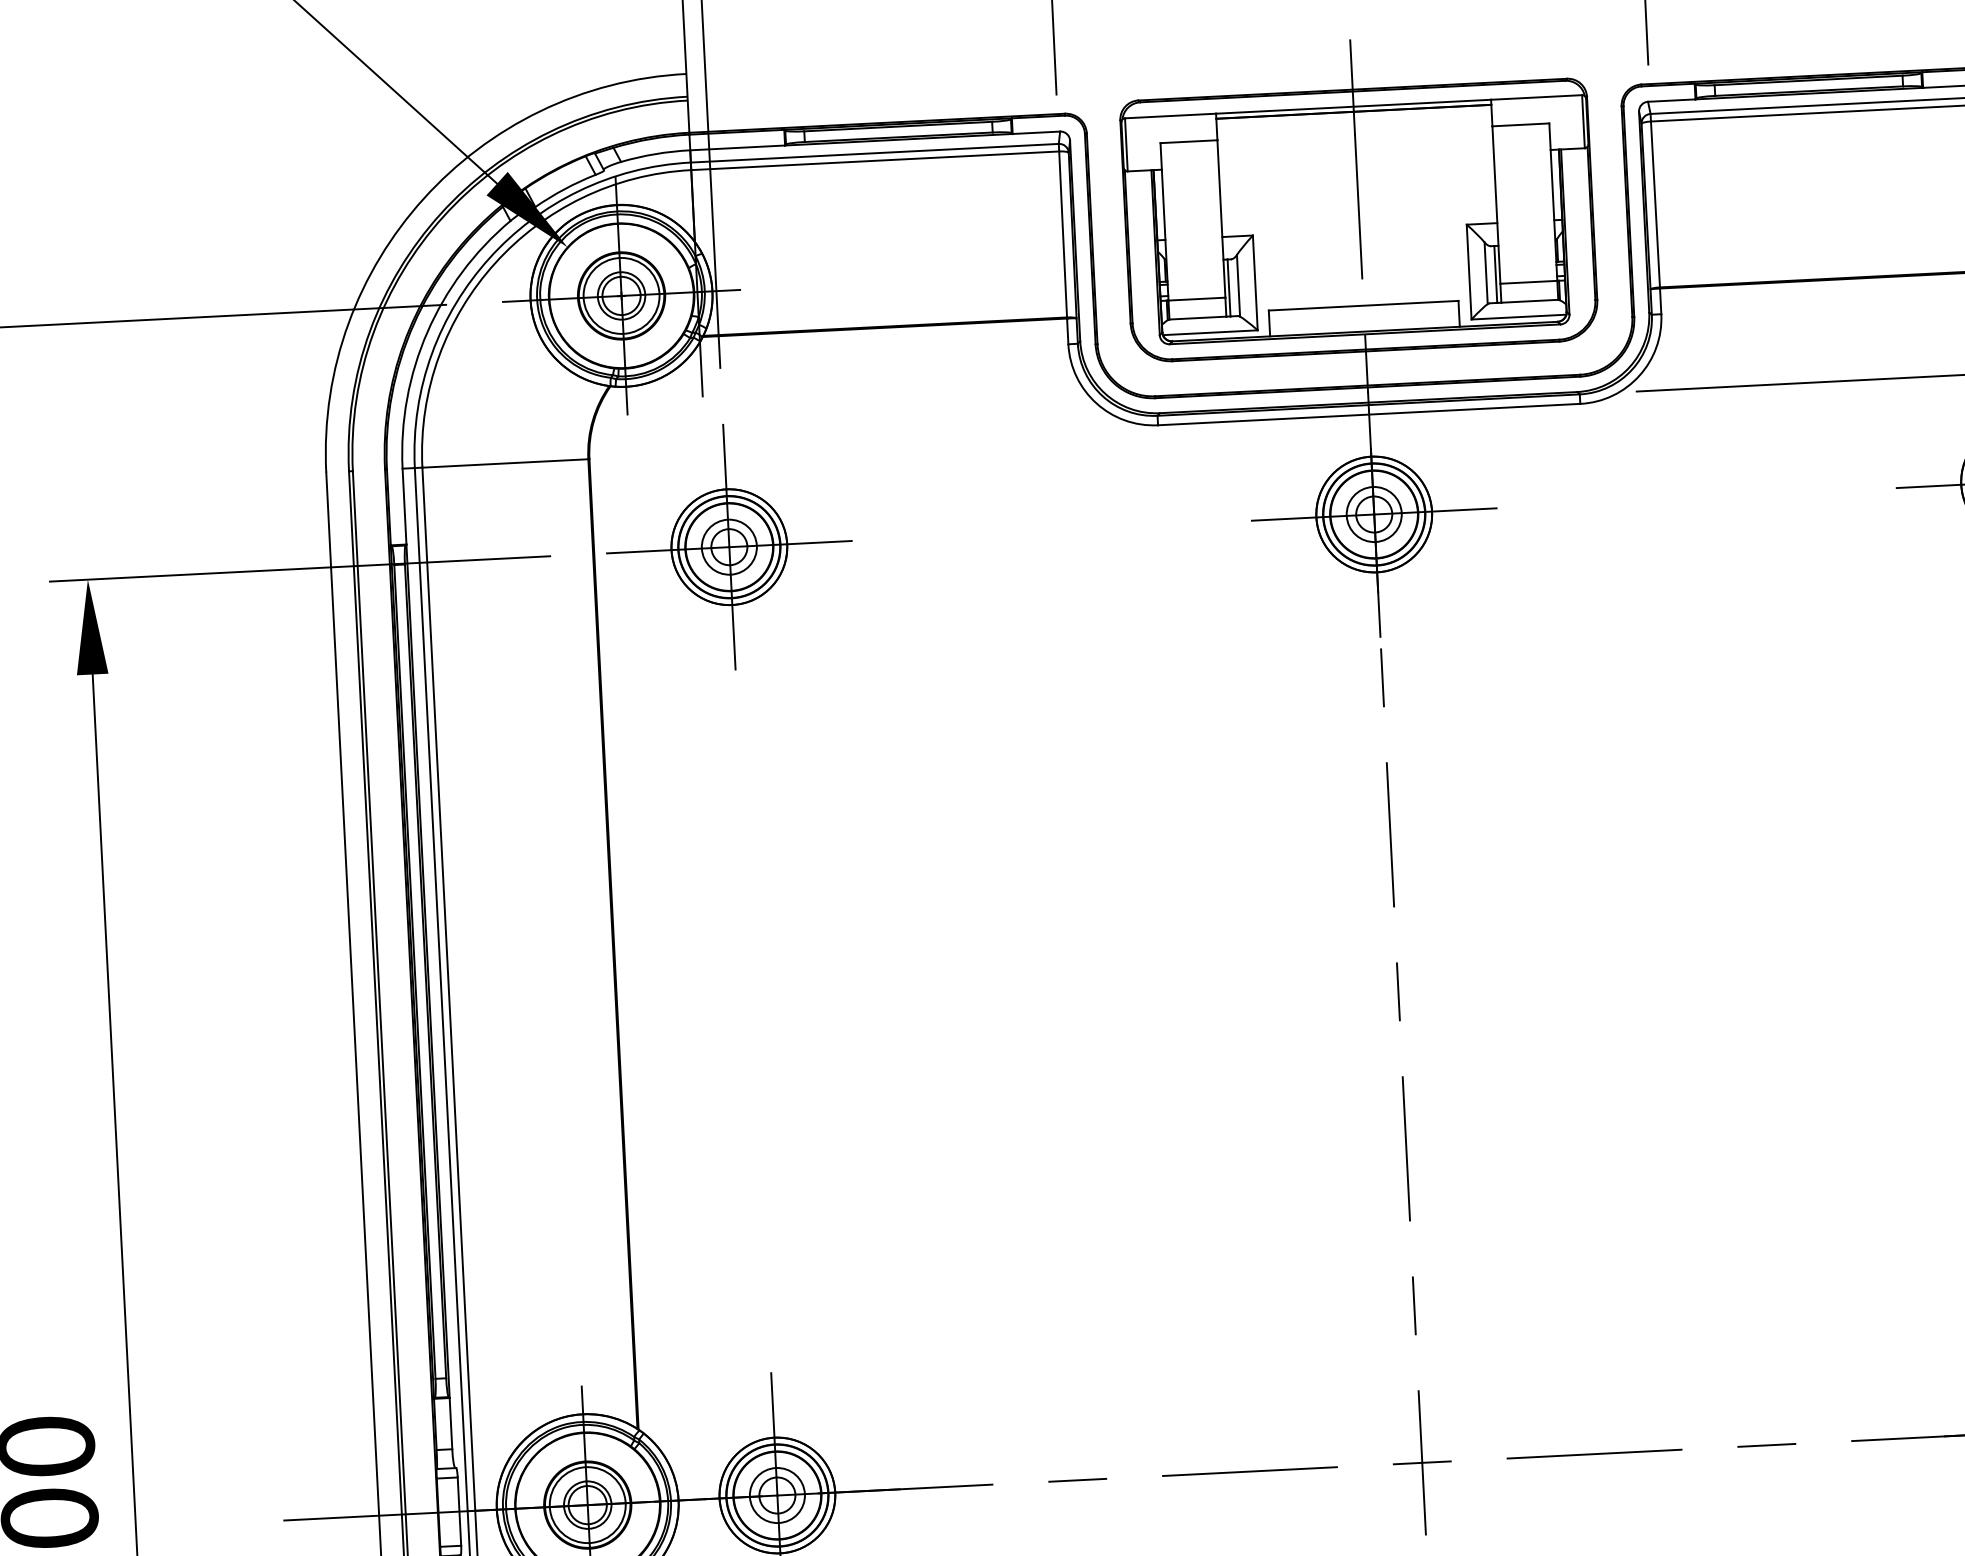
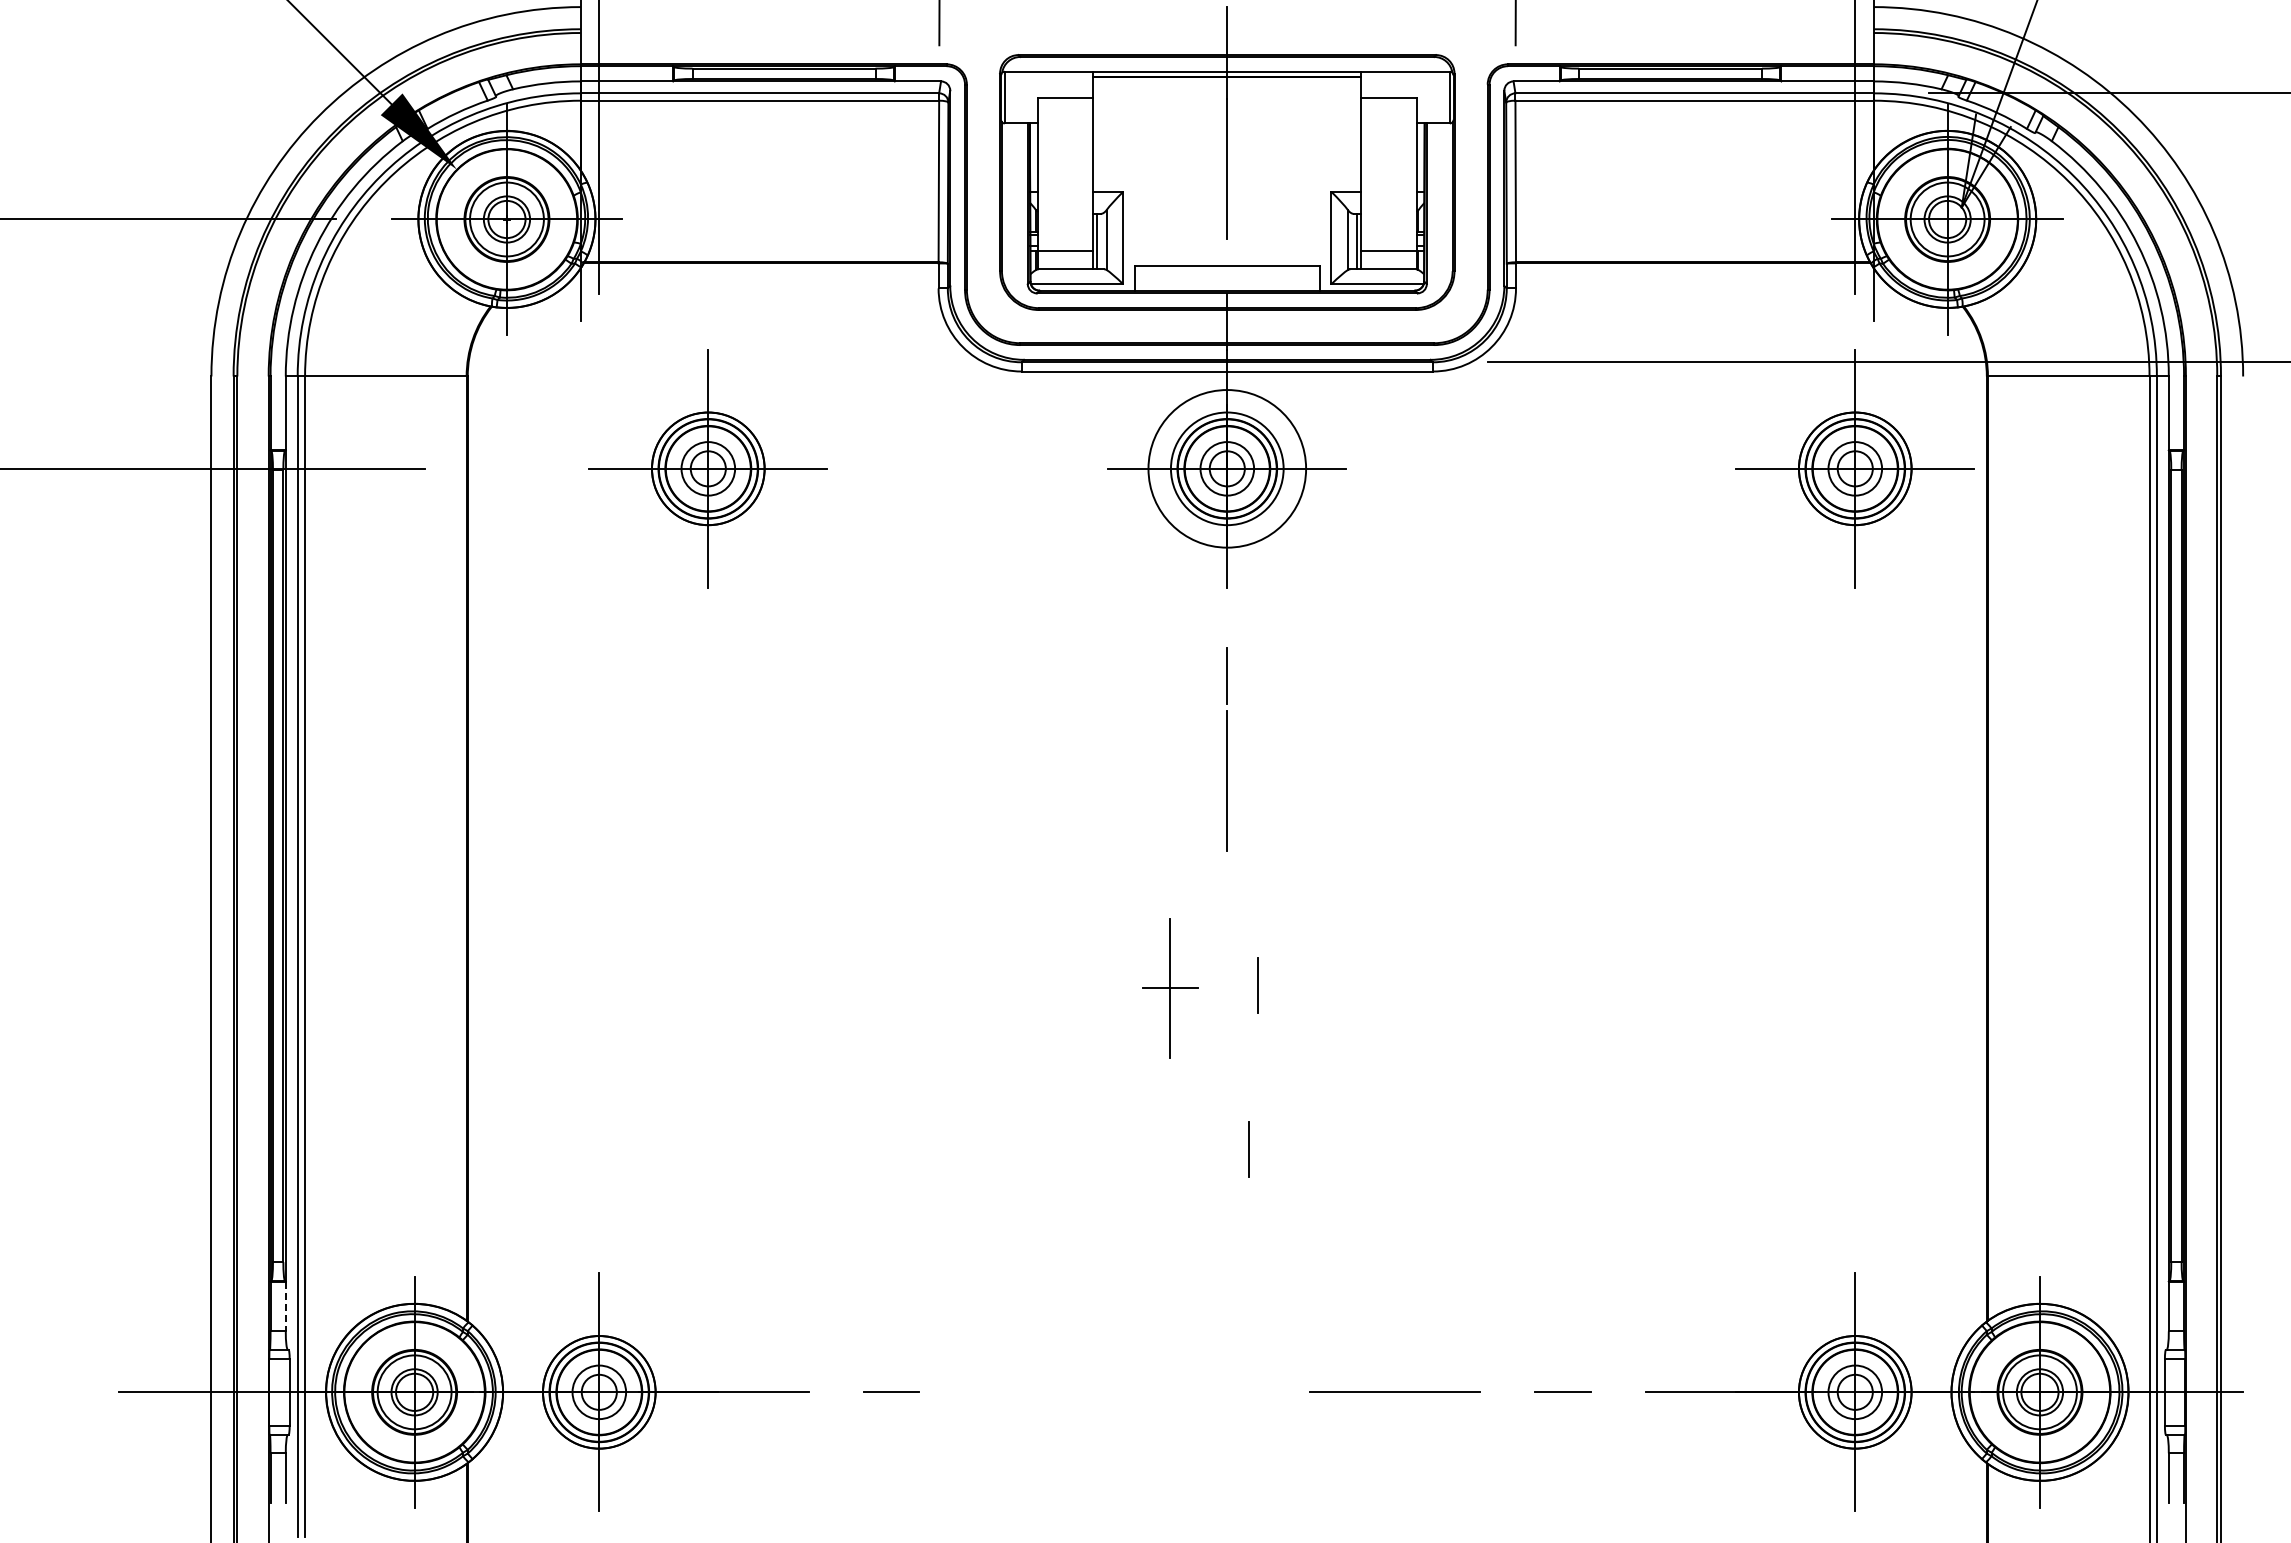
circle: (1374, 514) -> (1227, 468), size x1.4
part: (728, 546) -> (707, 468), moved
line: (1381, 677) -> (1226, 675), moved
line: (1397, 991) -> (1257, 985), moved
line: (1406, 1148) -> (1227, 1086), removed
line: (1413, 1305) -> (1248, 1149), moved
line: (450, 1423) -> (285, 1306), solid -> dashed
part: (1422, 1463) -> (1170, 988), moved
line: (1249, 1471) -> (1059, 1392), removed

